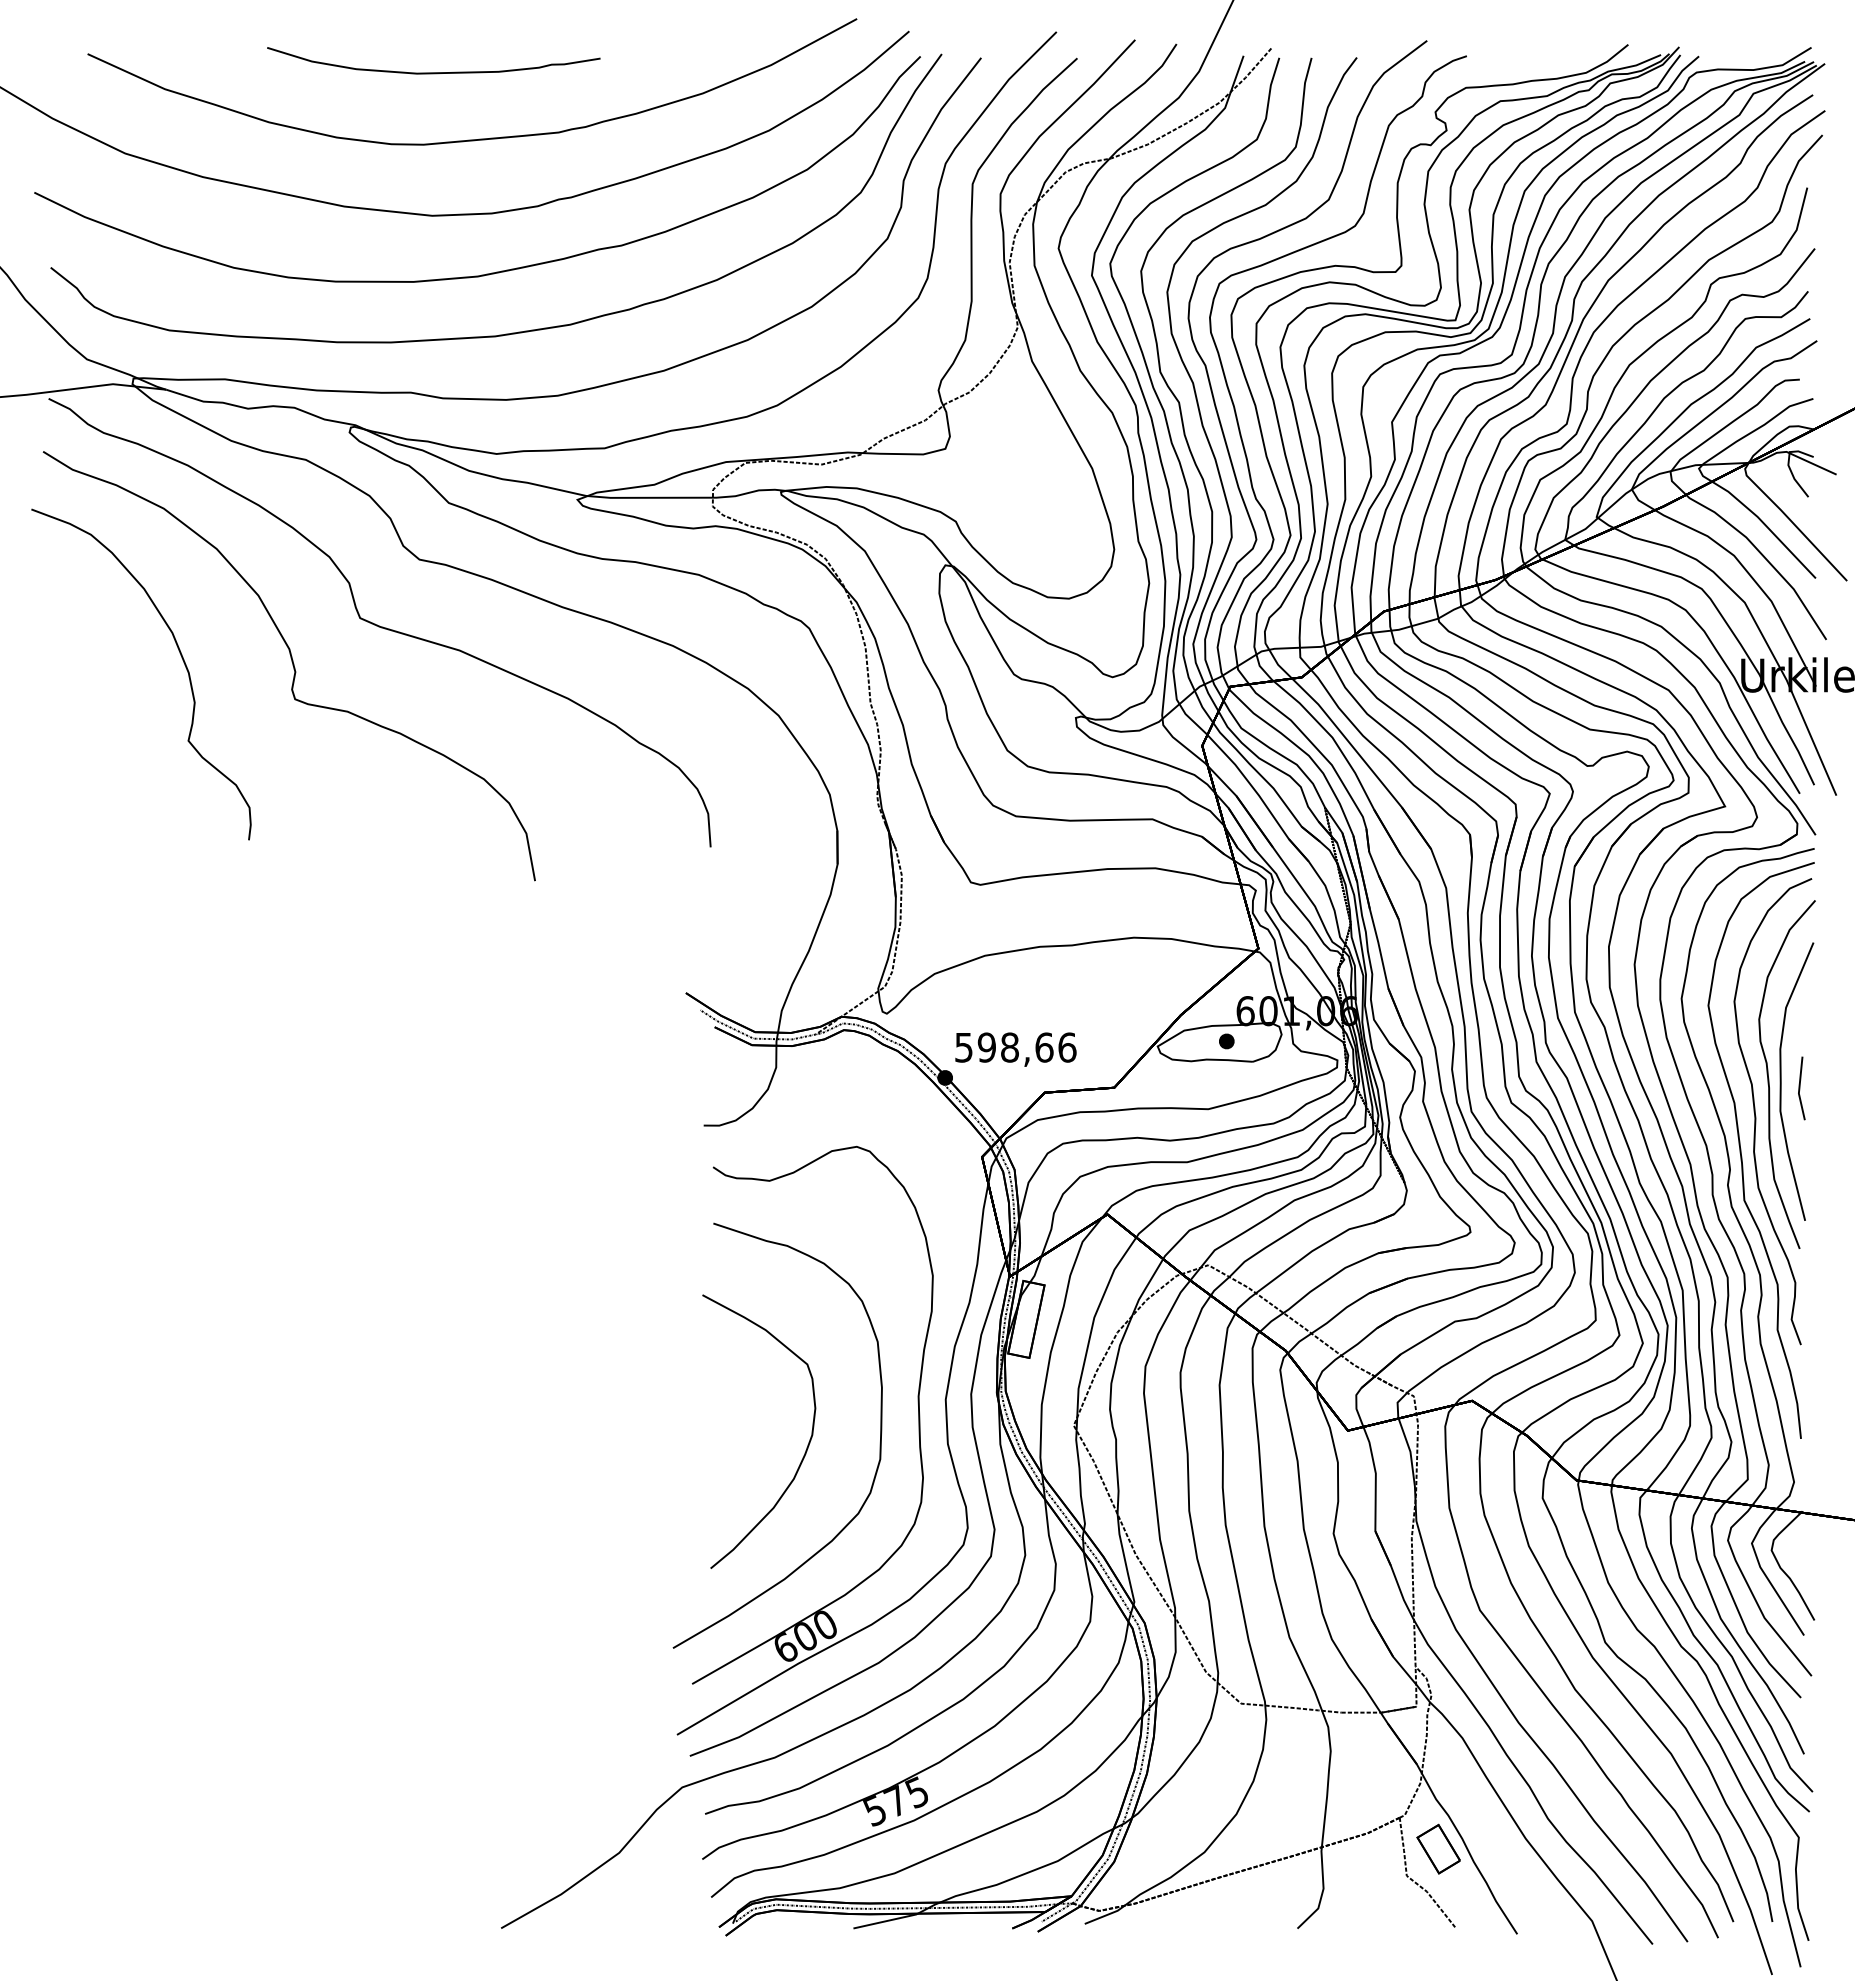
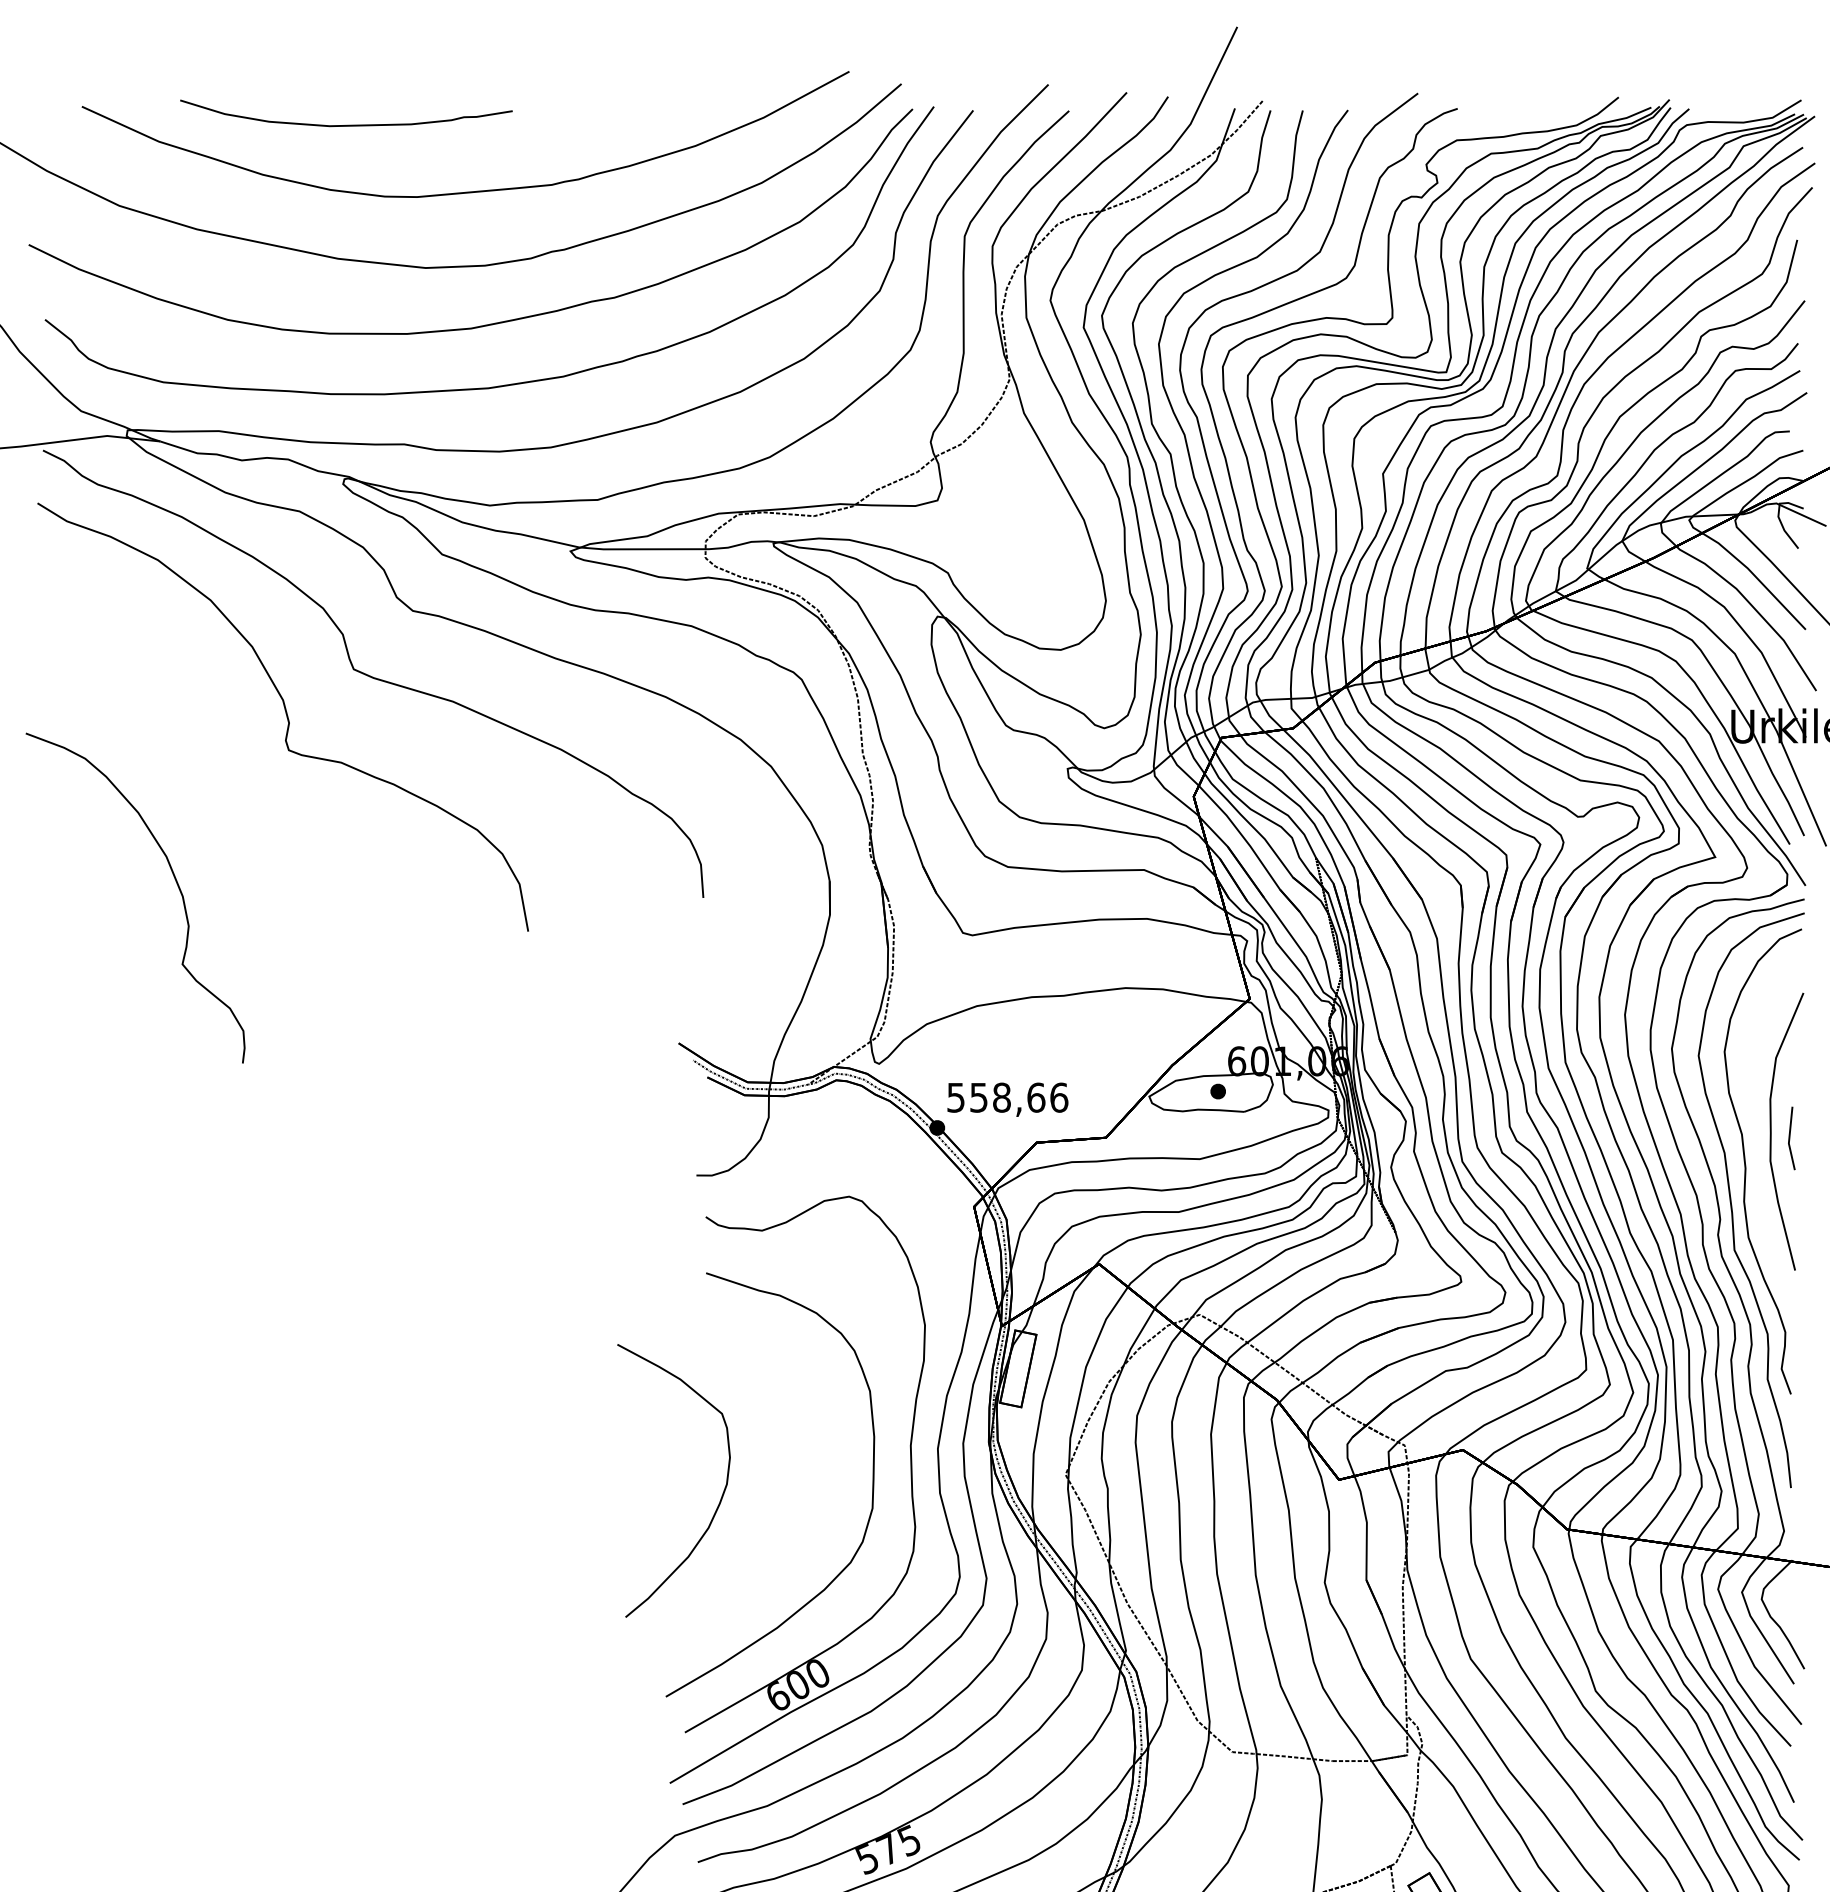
curve: (433, 72) -> (346, 125), moved
curve: (181, 658) -> (175, 882), moved
text: (986, 1047) -> (978, 1097), 598,66 -> 558,66
part: (1769, 1078) -> (1759, 1128), removed
curve: (806, 1447) -> (721, 1496), moved

